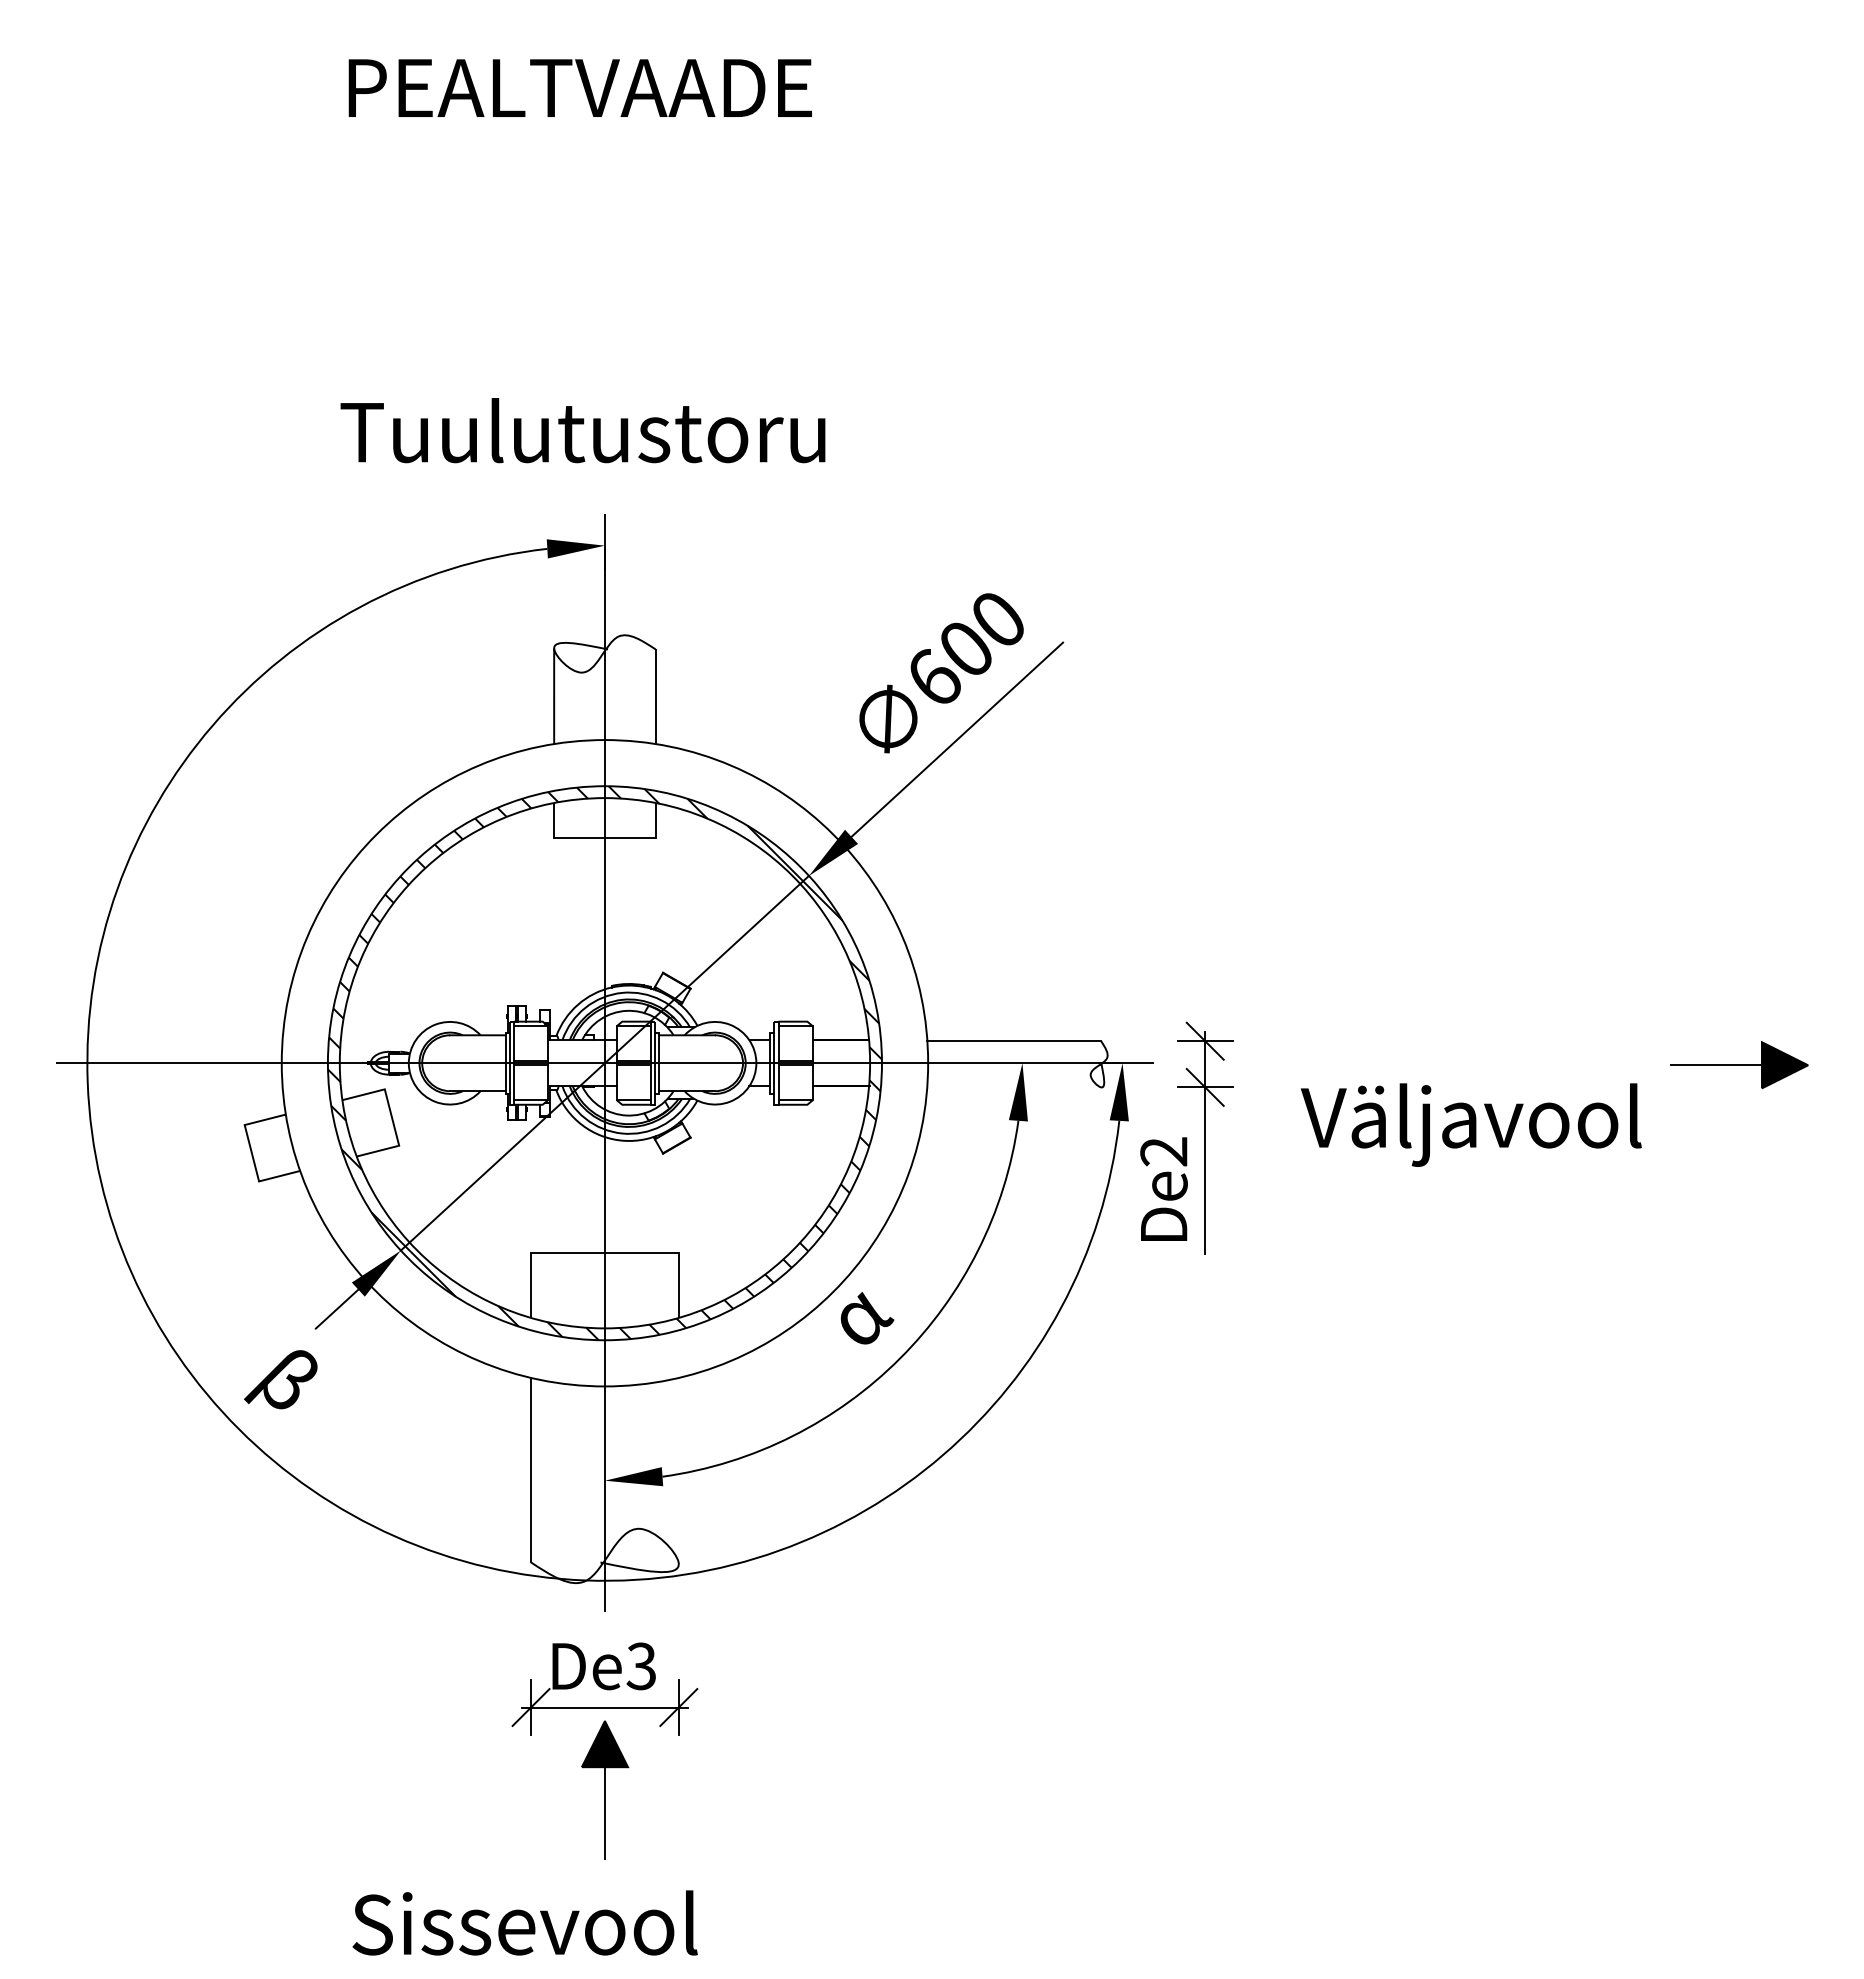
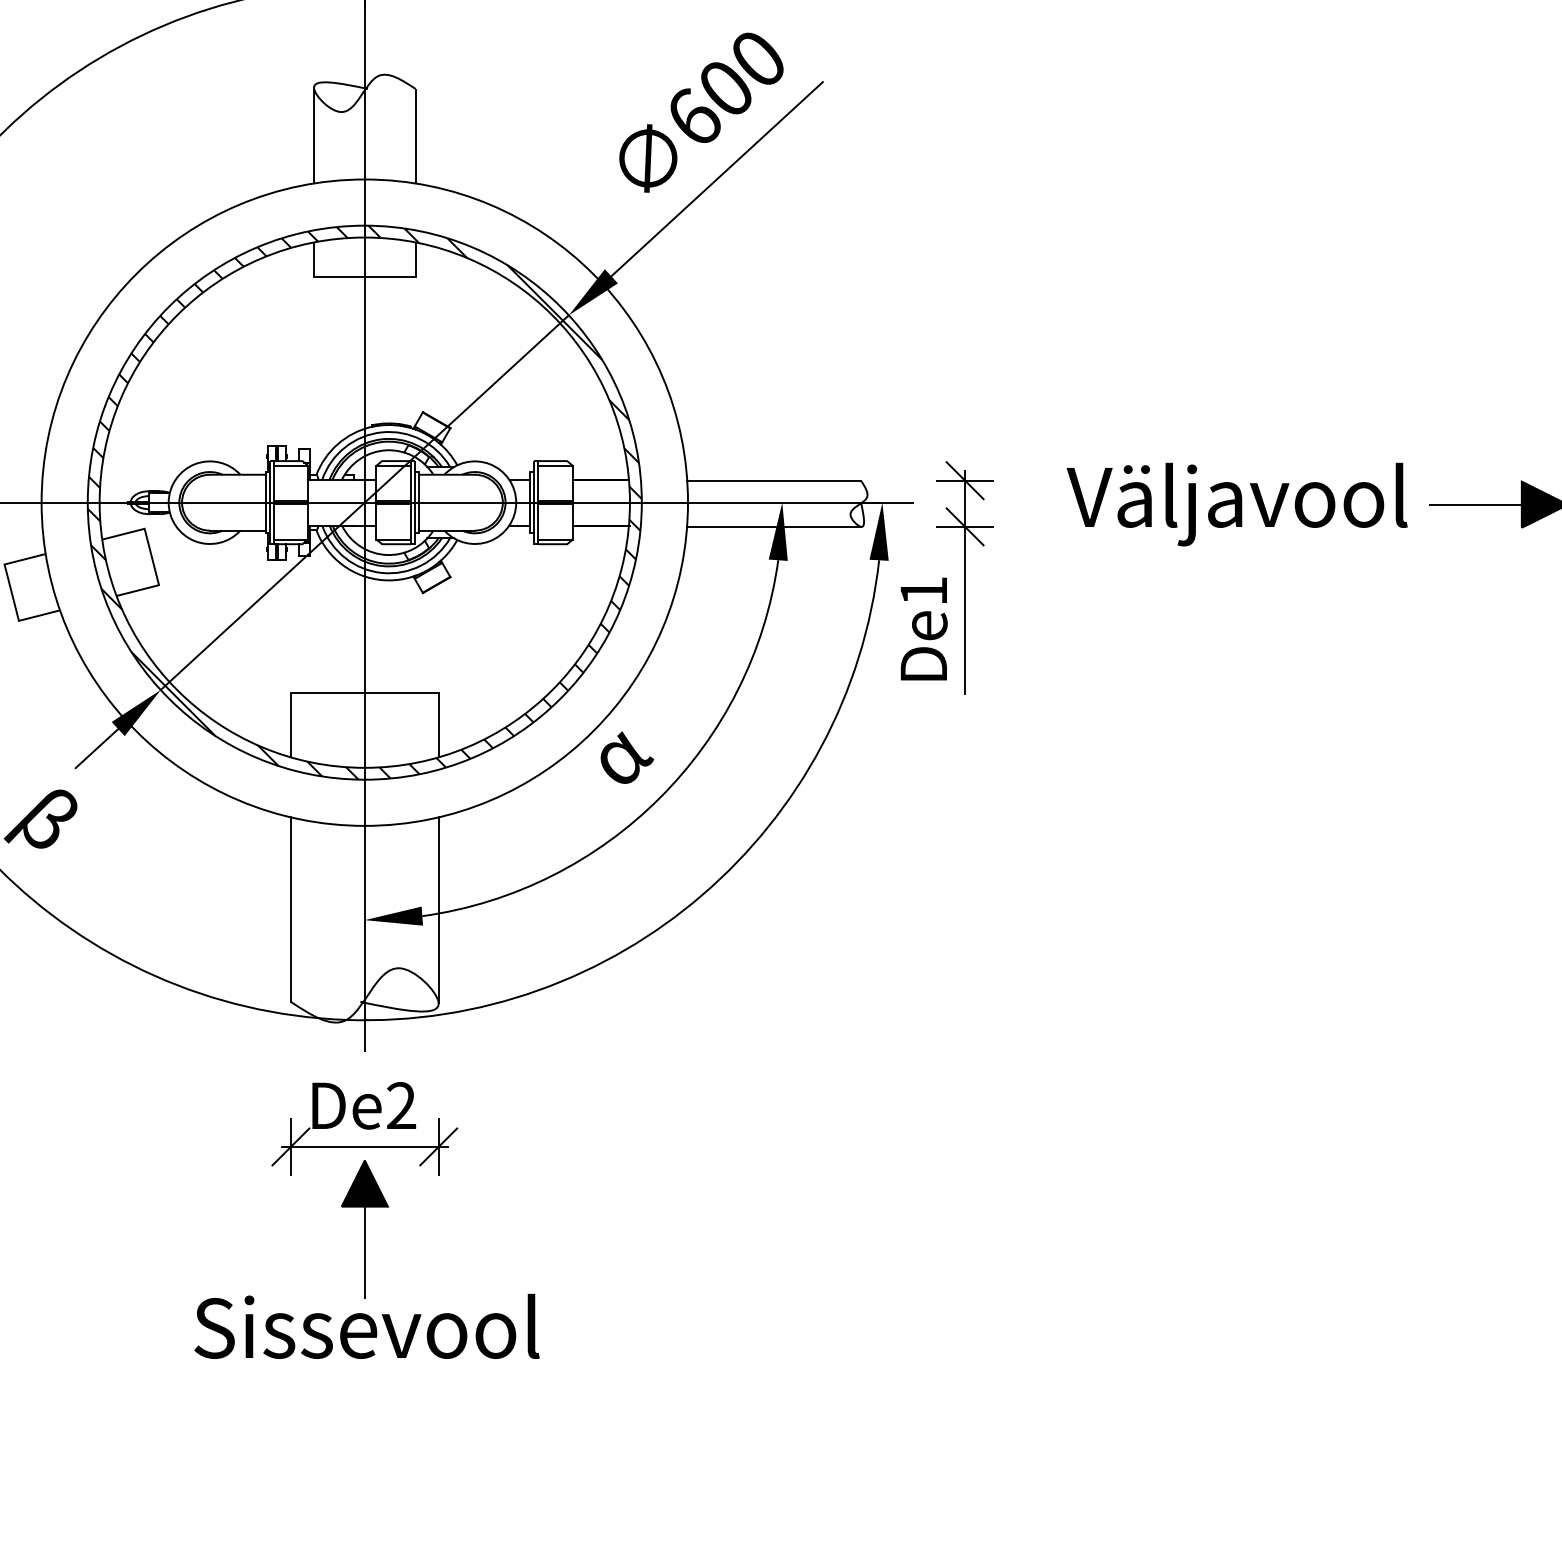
line: (1014, 1087) -> (774, 526), added
text: (1470, 1124) -> (1236, 503), moved
text: (1163, 1151) -> (923, 590), De2 -> De1
line: (678, 1470) -> (438, 909), added
text: (641, 1666) -> (401, 1105), De3 -> De2
text: (524, 1922) -> (366, 1325), moved

